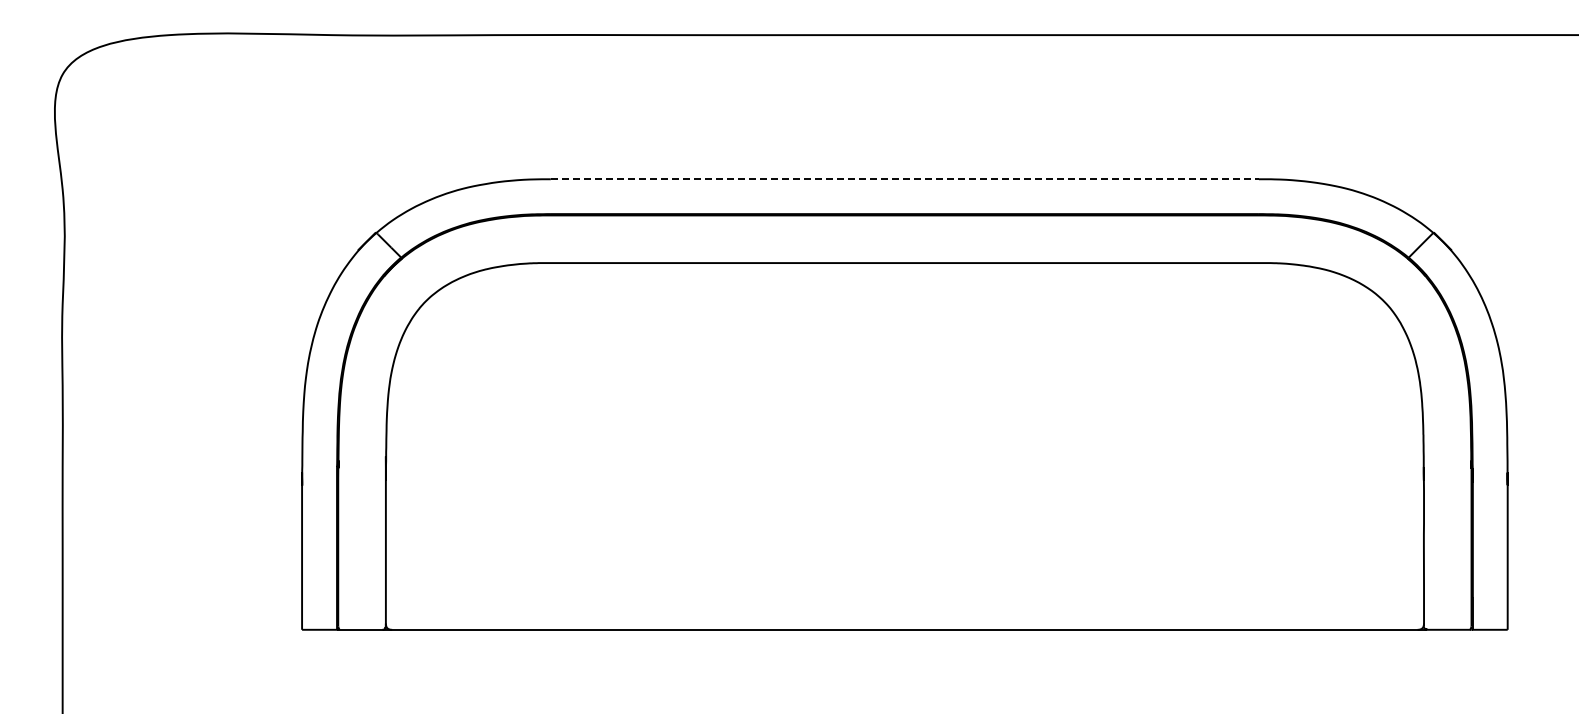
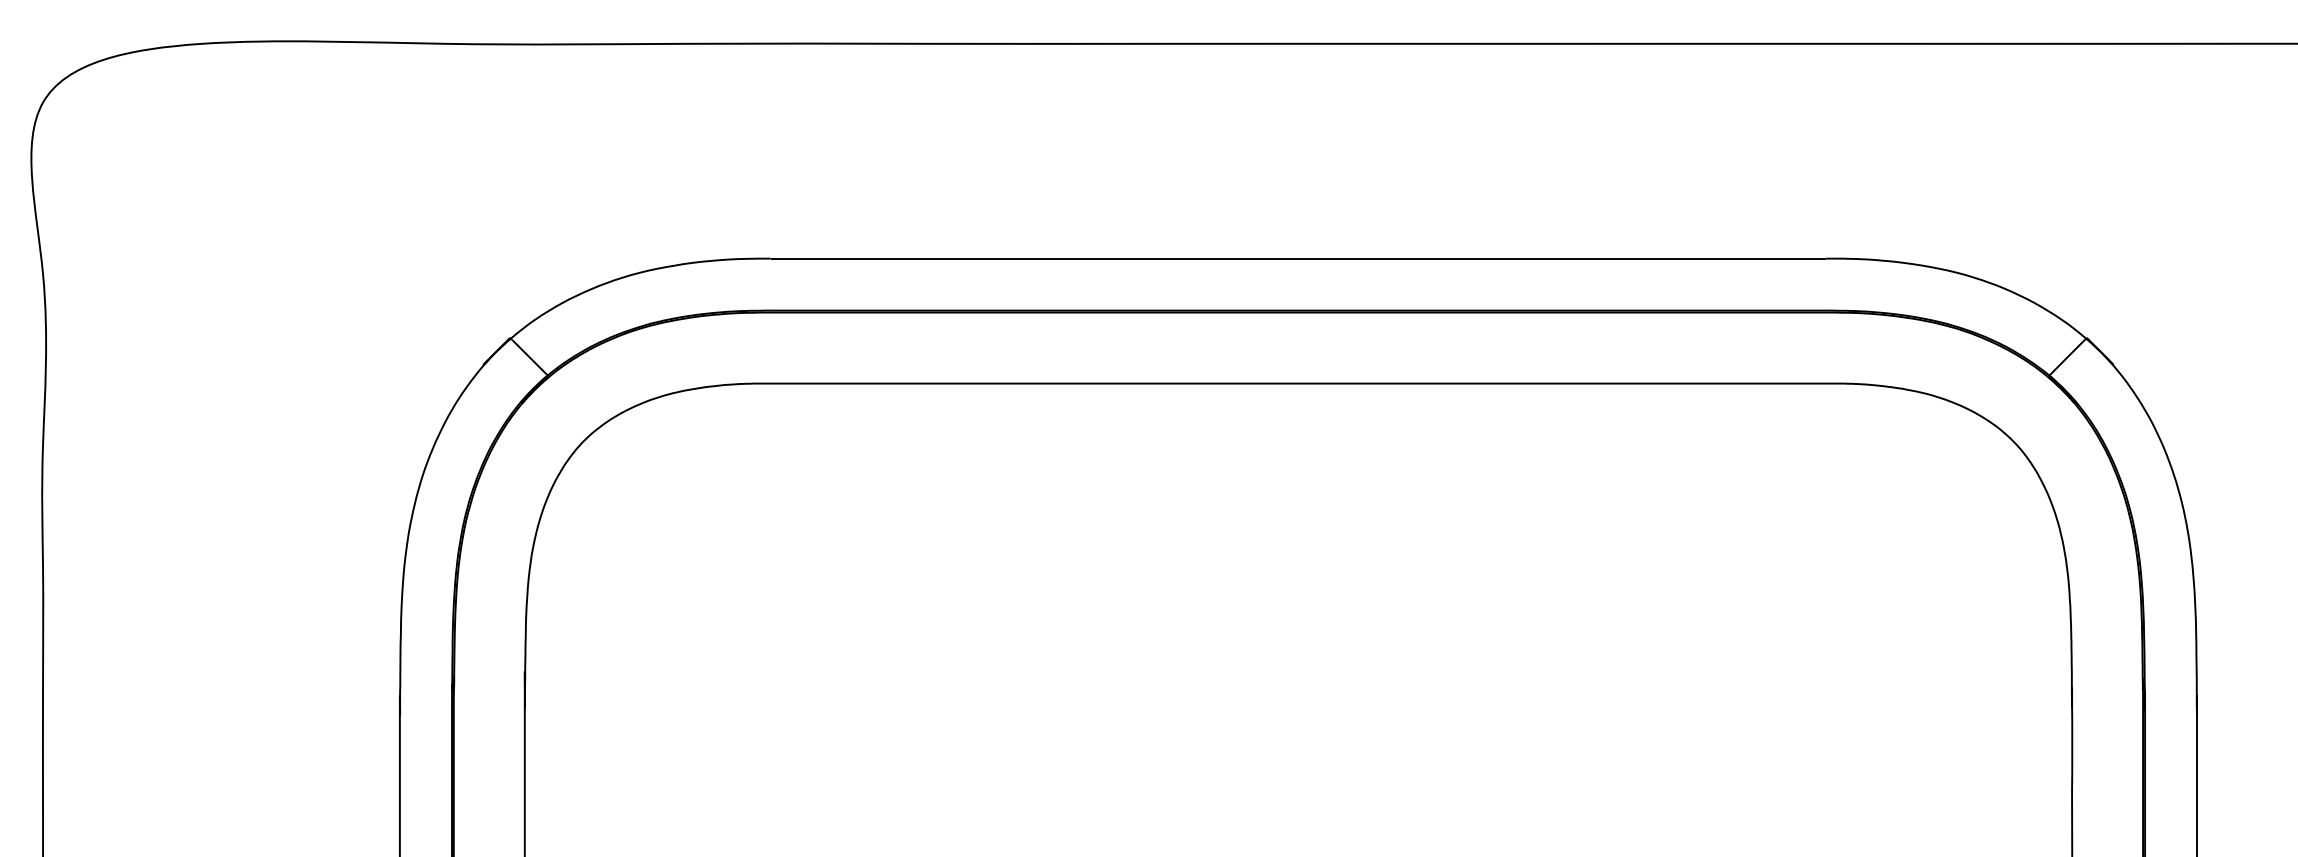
line: (905, 179) -> (1299, 259), dashed -> solid

